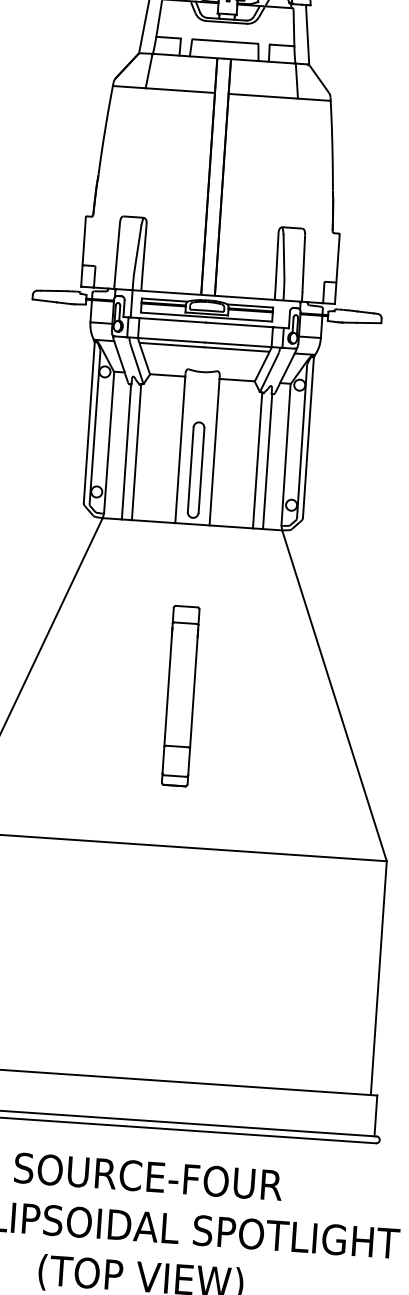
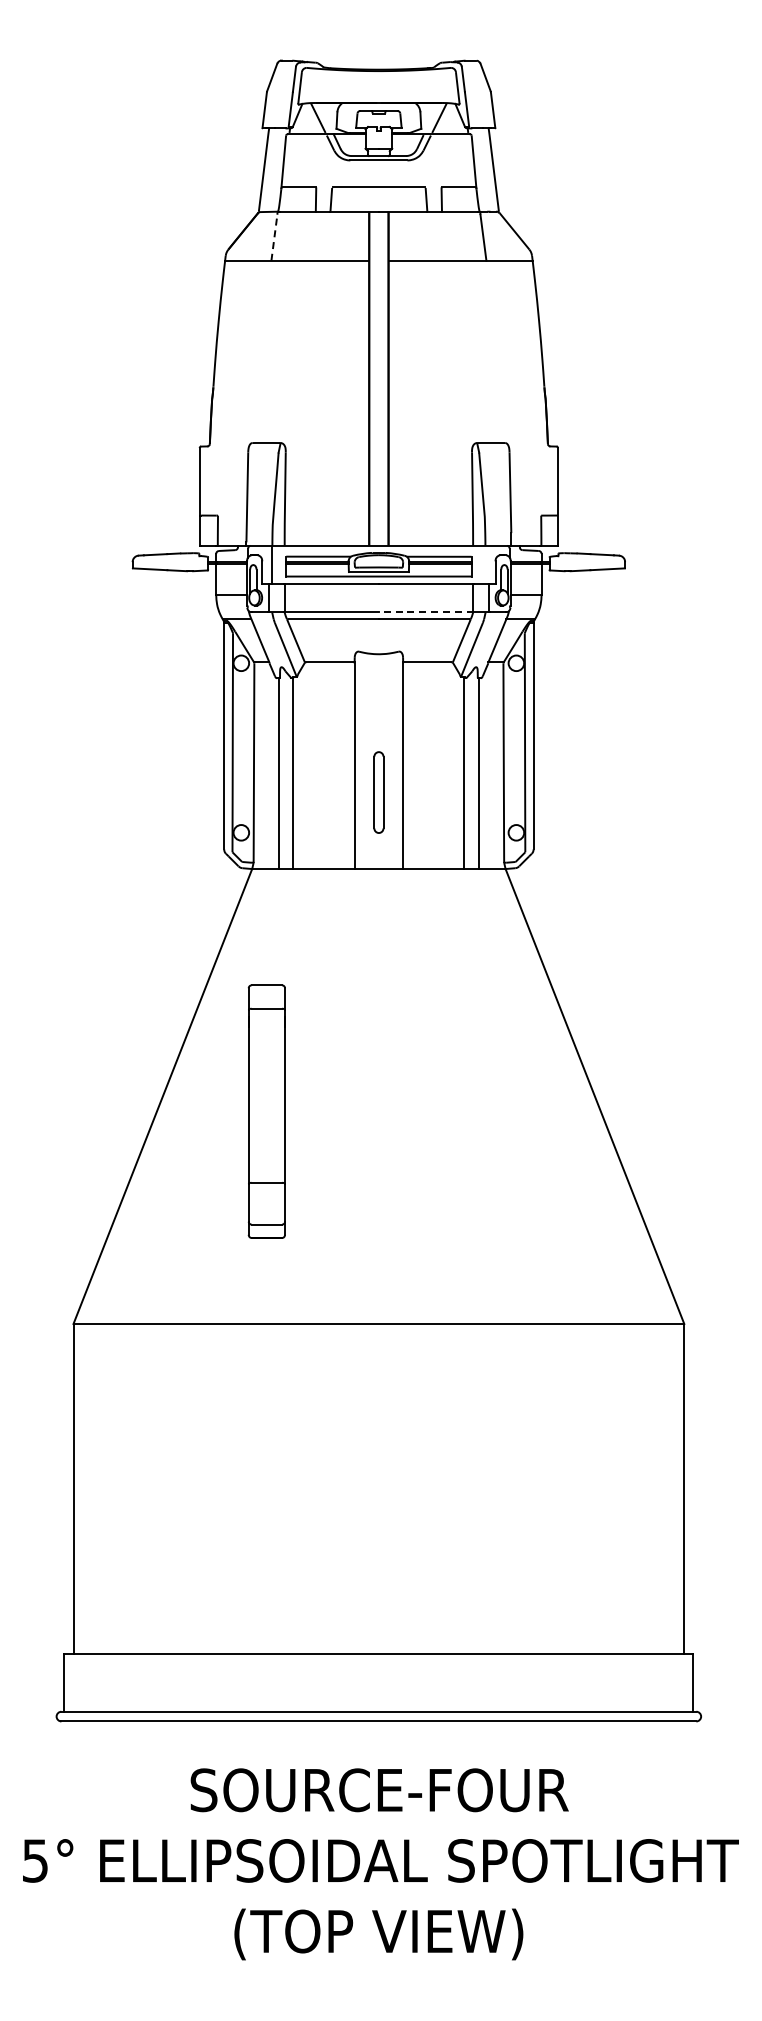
line: (148, 71) -> (274, 237), solid -> dashed
line: (237, 344) -> (425, 612), solid -> dashed
part: (195, 470) -> (378, 792), size x0.6
part: (180, 695) -> (266, 1111), moved

